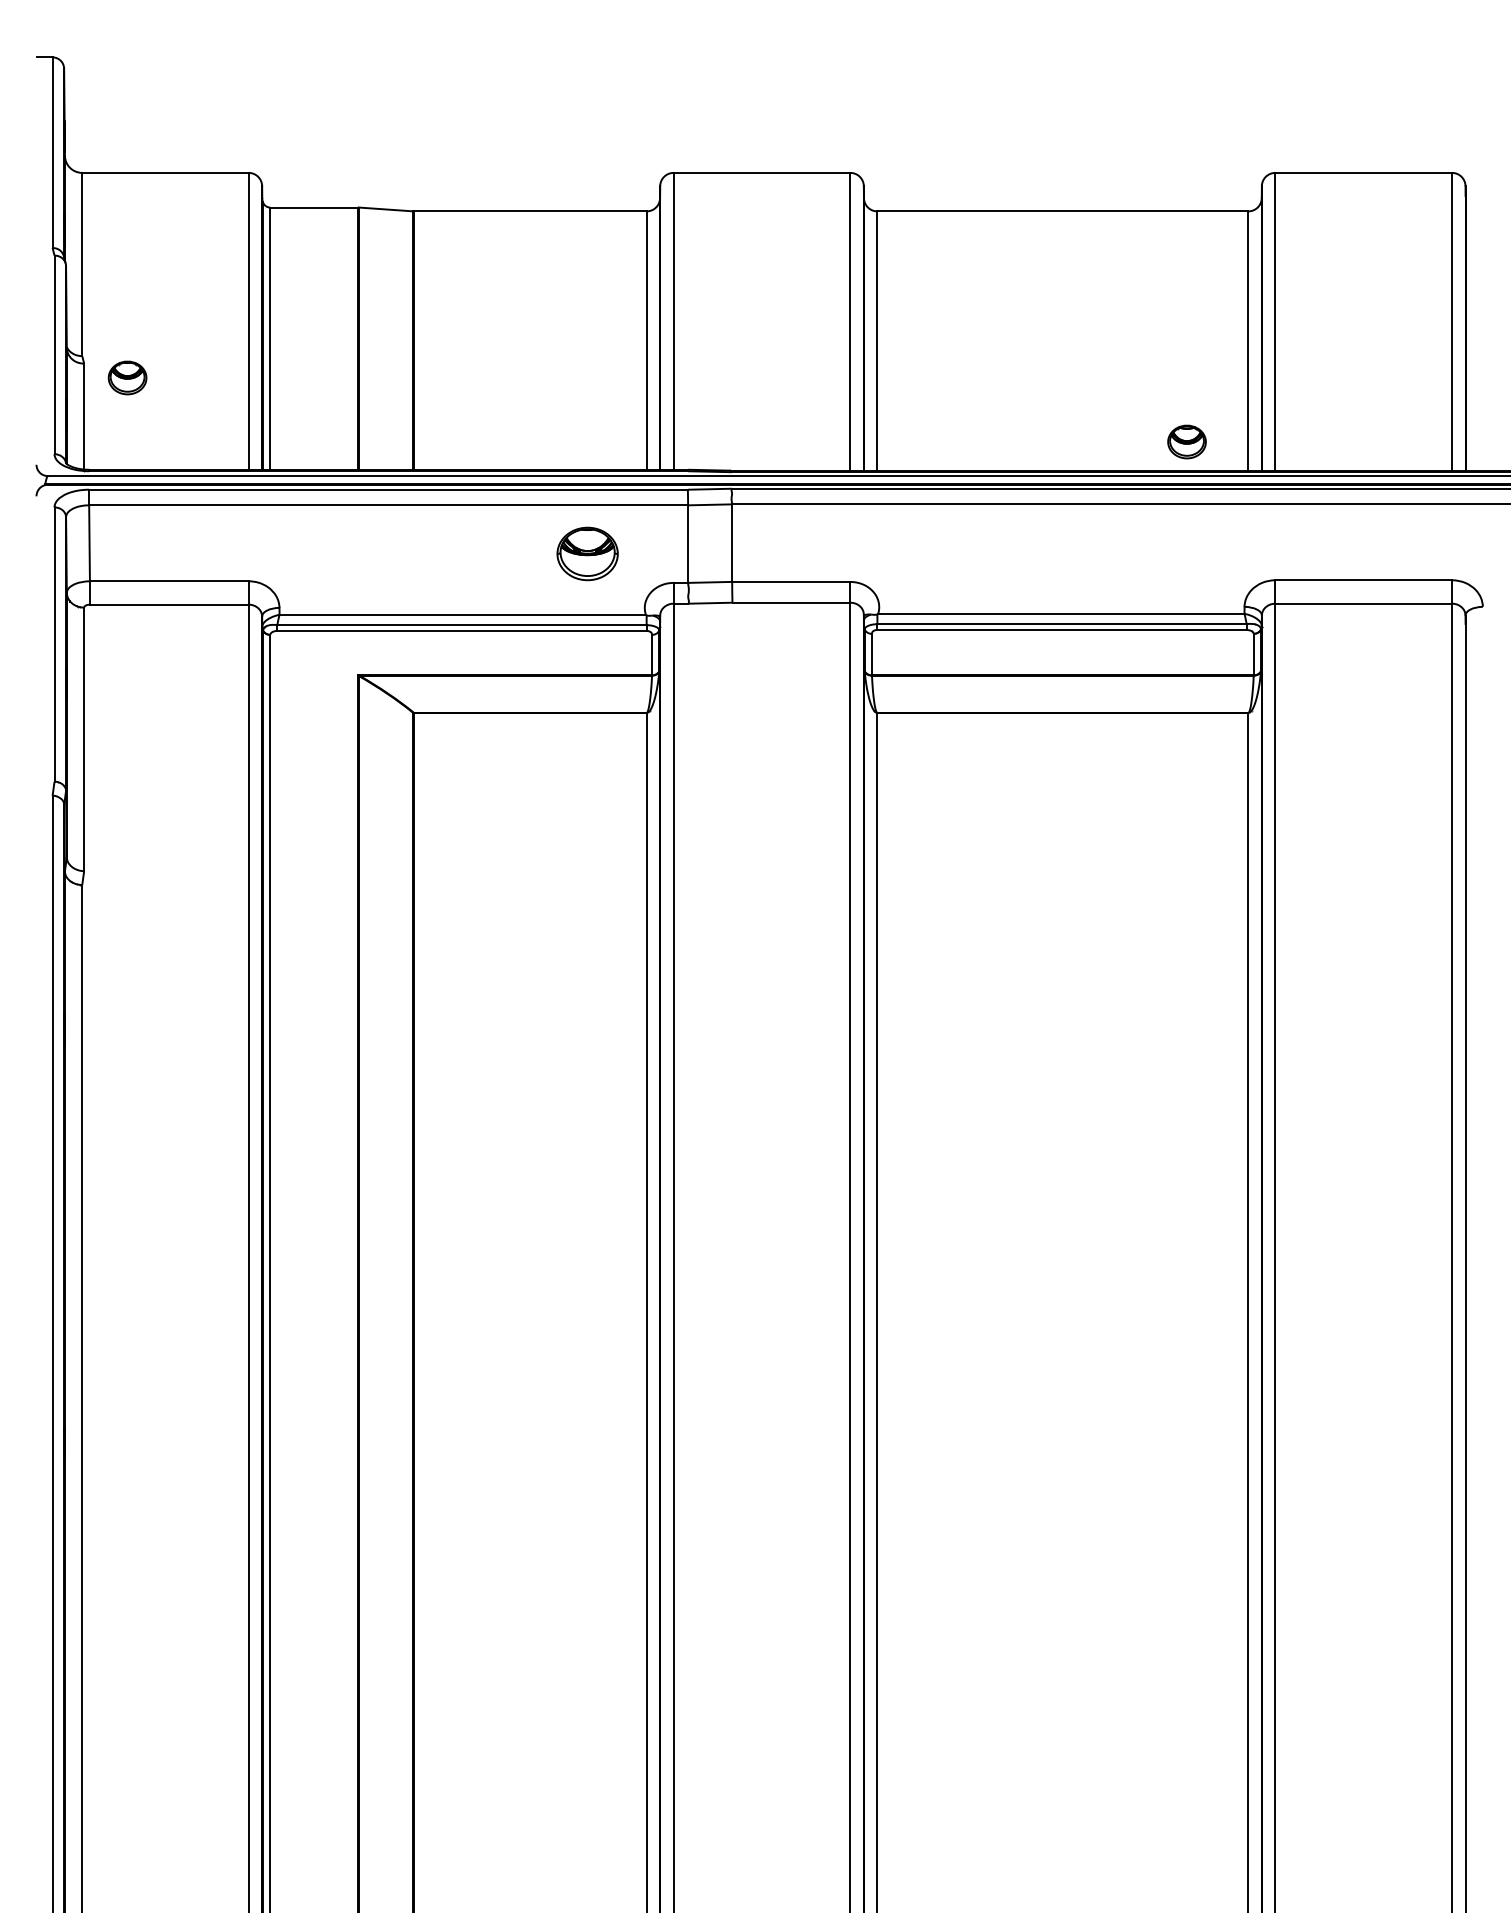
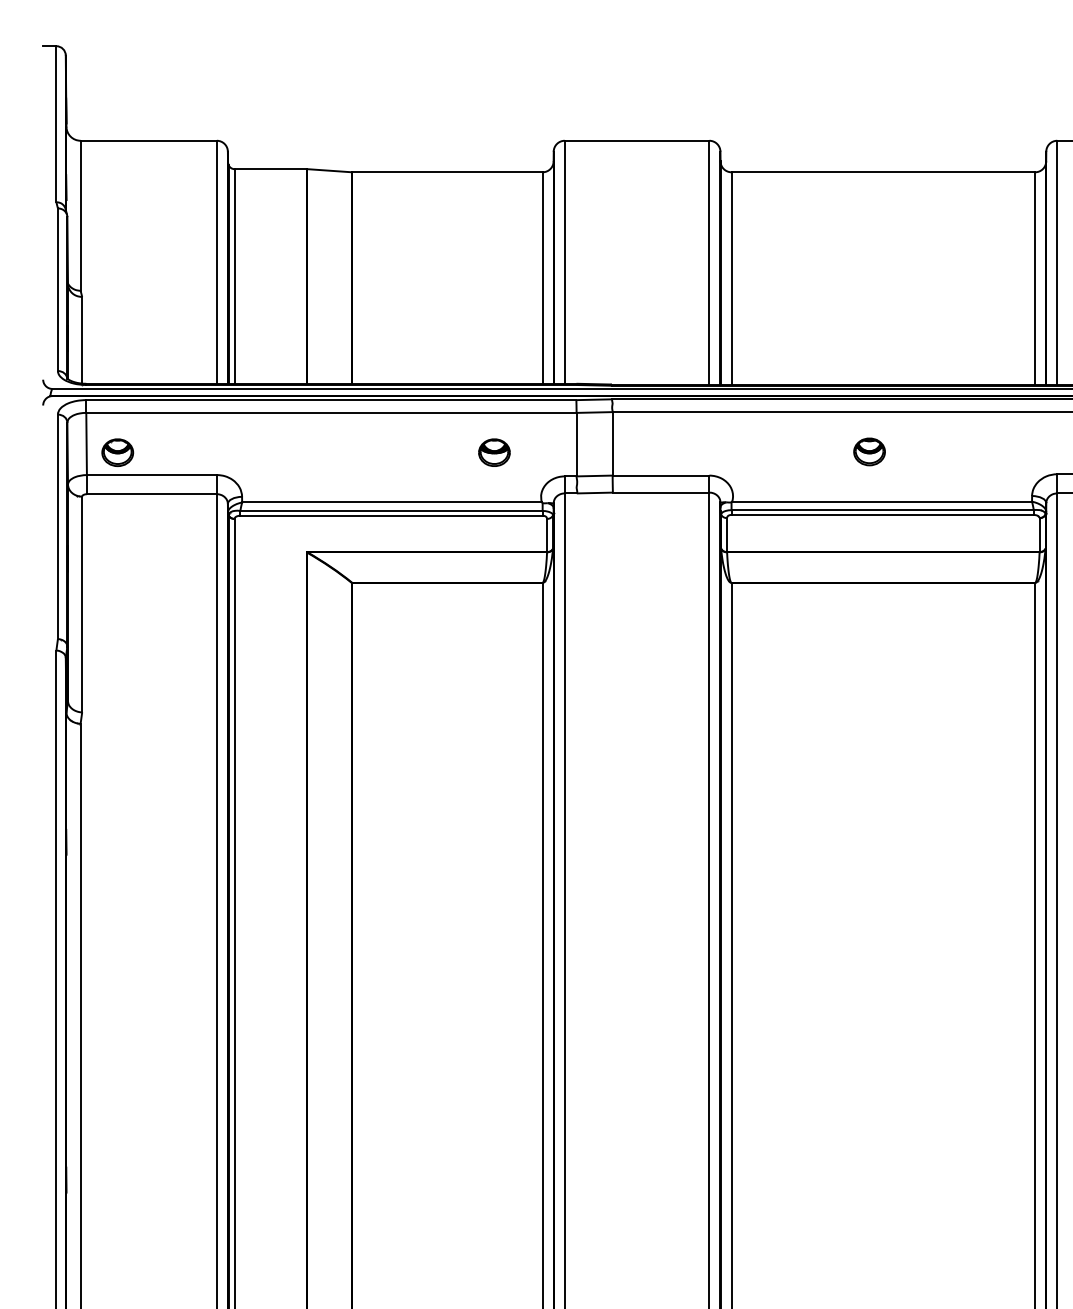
part: (127, 377) -> (117, 452), moved
part: (1186, 441) -> (869, 451), moved
part: (587, 553) -> (494, 452), size x0.62

